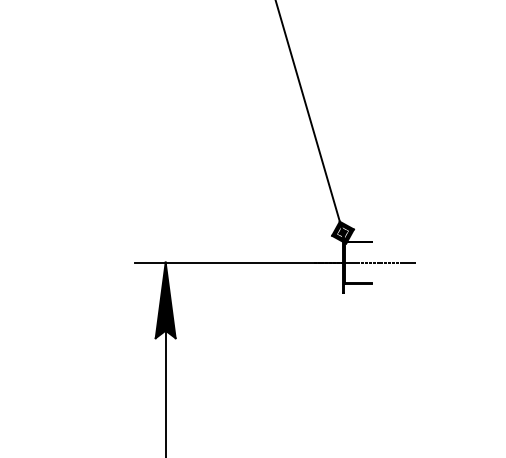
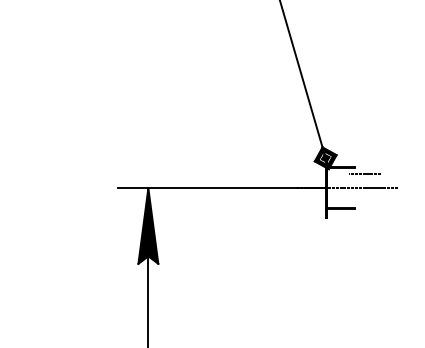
line: (381, 247) -> (364, 173), added

